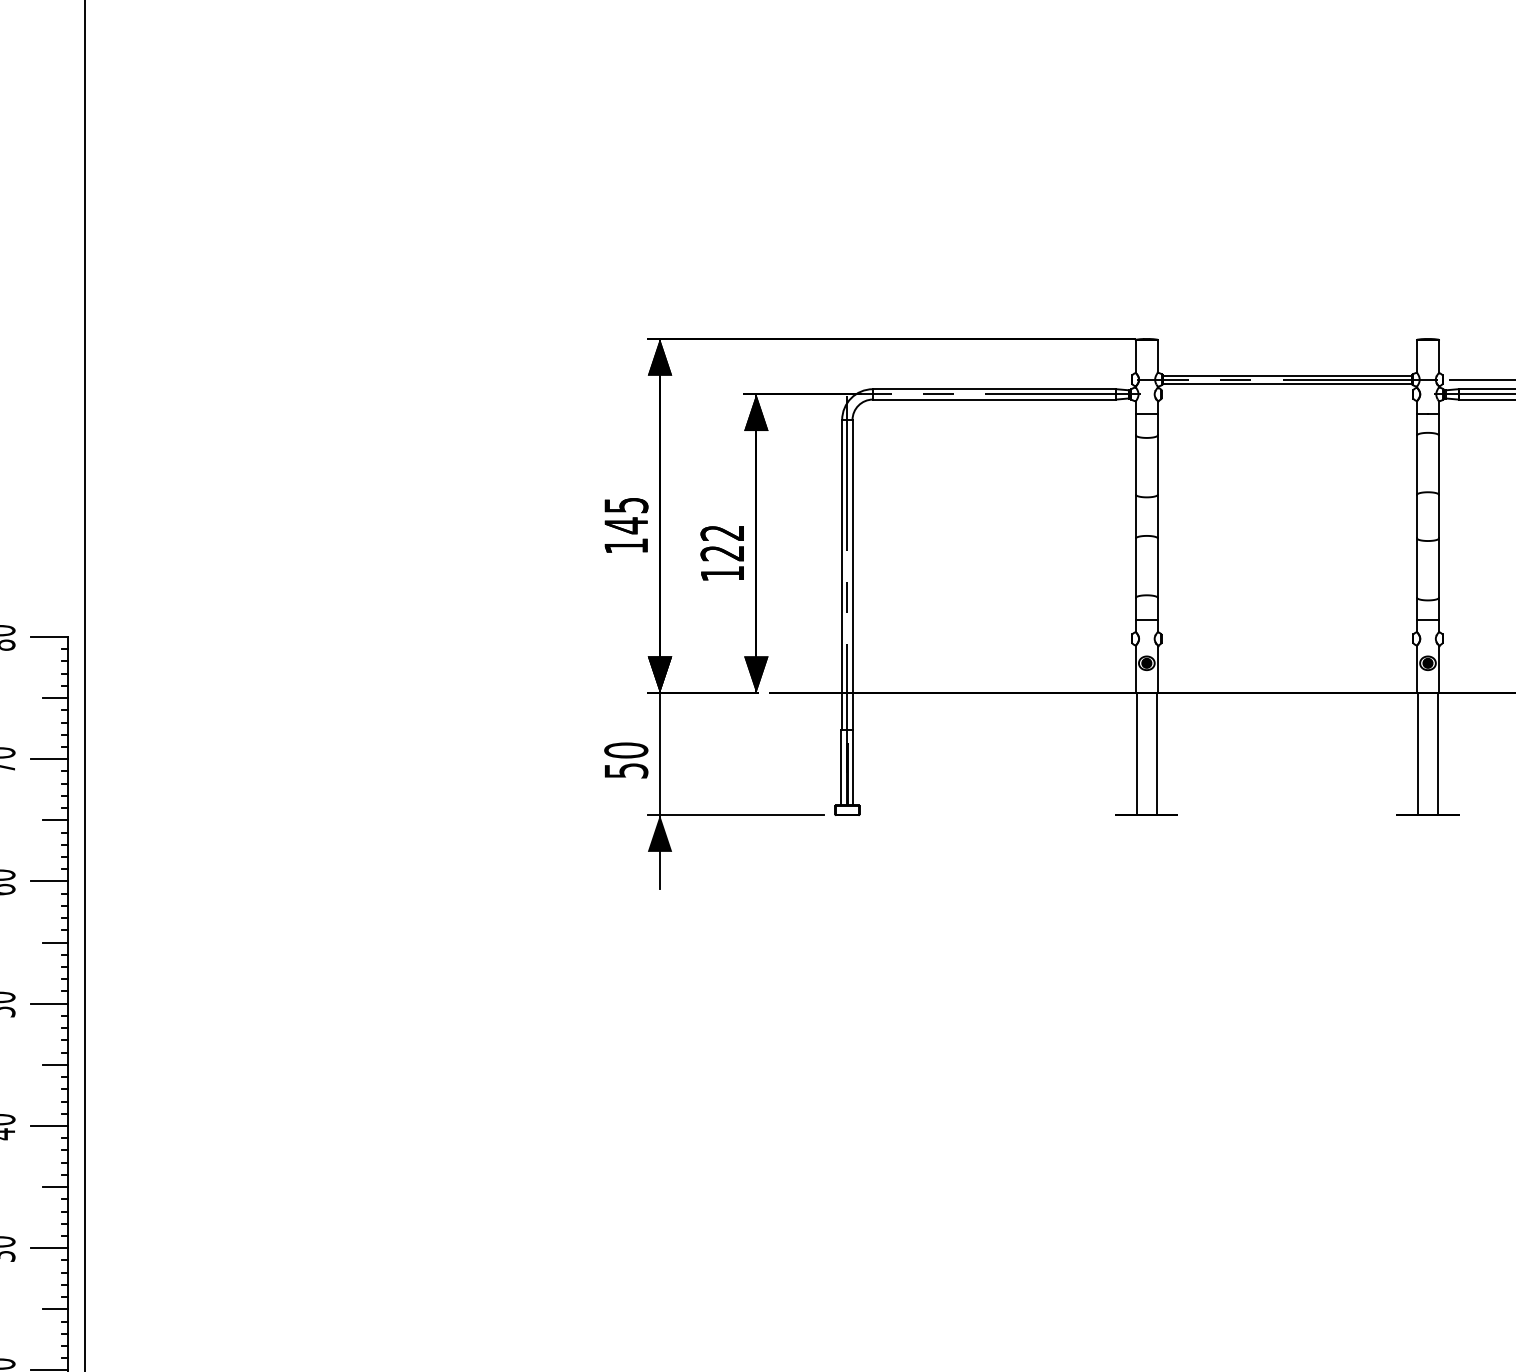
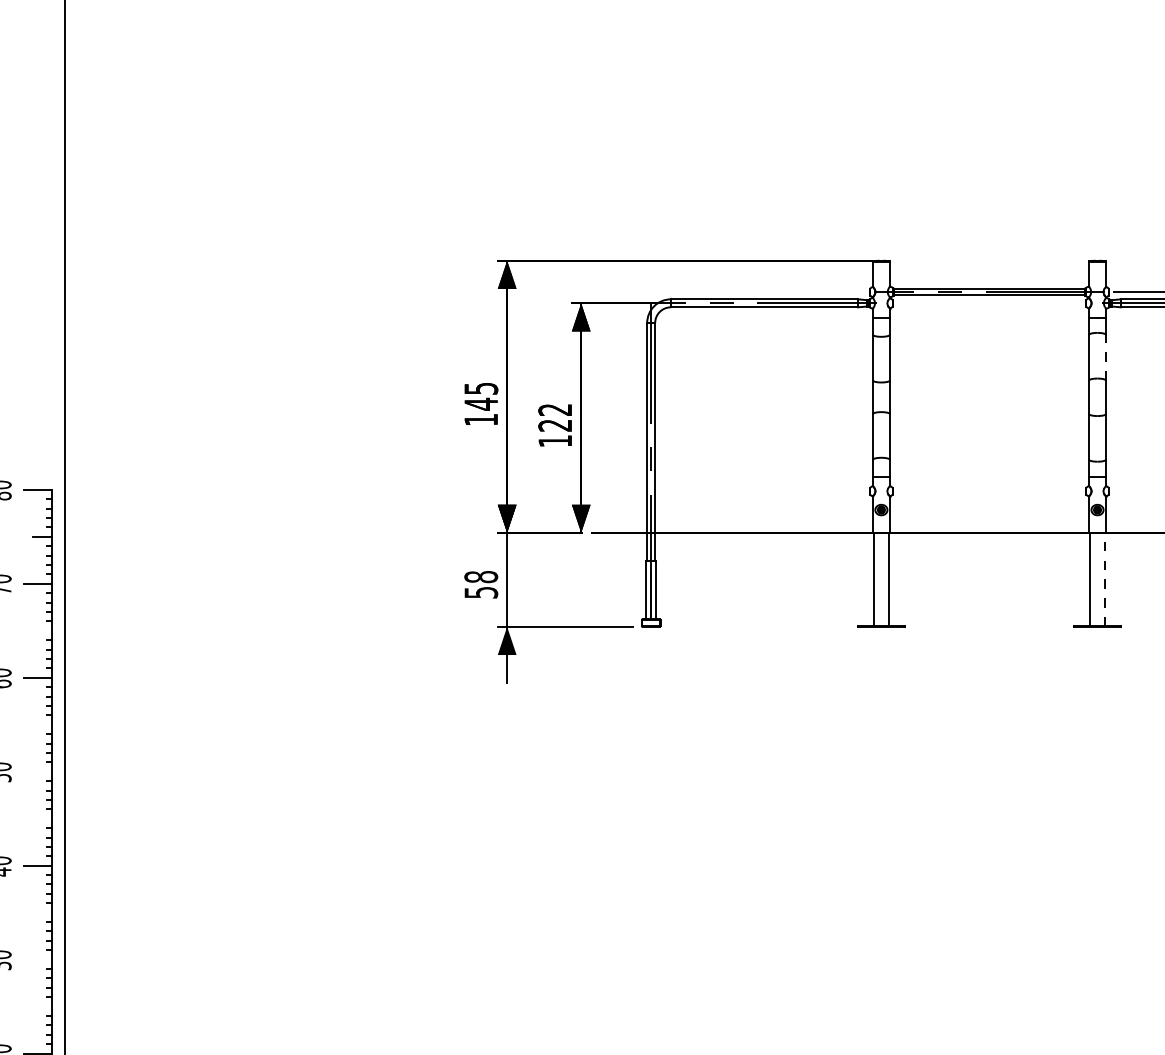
line: (1438, 465) -> (1105, 358), solid -> dashed
text: (626, 750) -> (481, 577), 50 -> 58
line: (1437, 753) -> (1104, 579), solid -> dashed
line: (55, 820) -> (42, 630), removed
line: (55, 942) -> (42, 724), removed
line: (49, 1003) -> (37, 771), removed
line: (55, 1064) -> (42, 818), removed
line: (55, 1187) -> (42, 913), removed
line: (49, 1248) -> (37, 959), removed
line: (55, 1309) -> (42, 1006), removed

